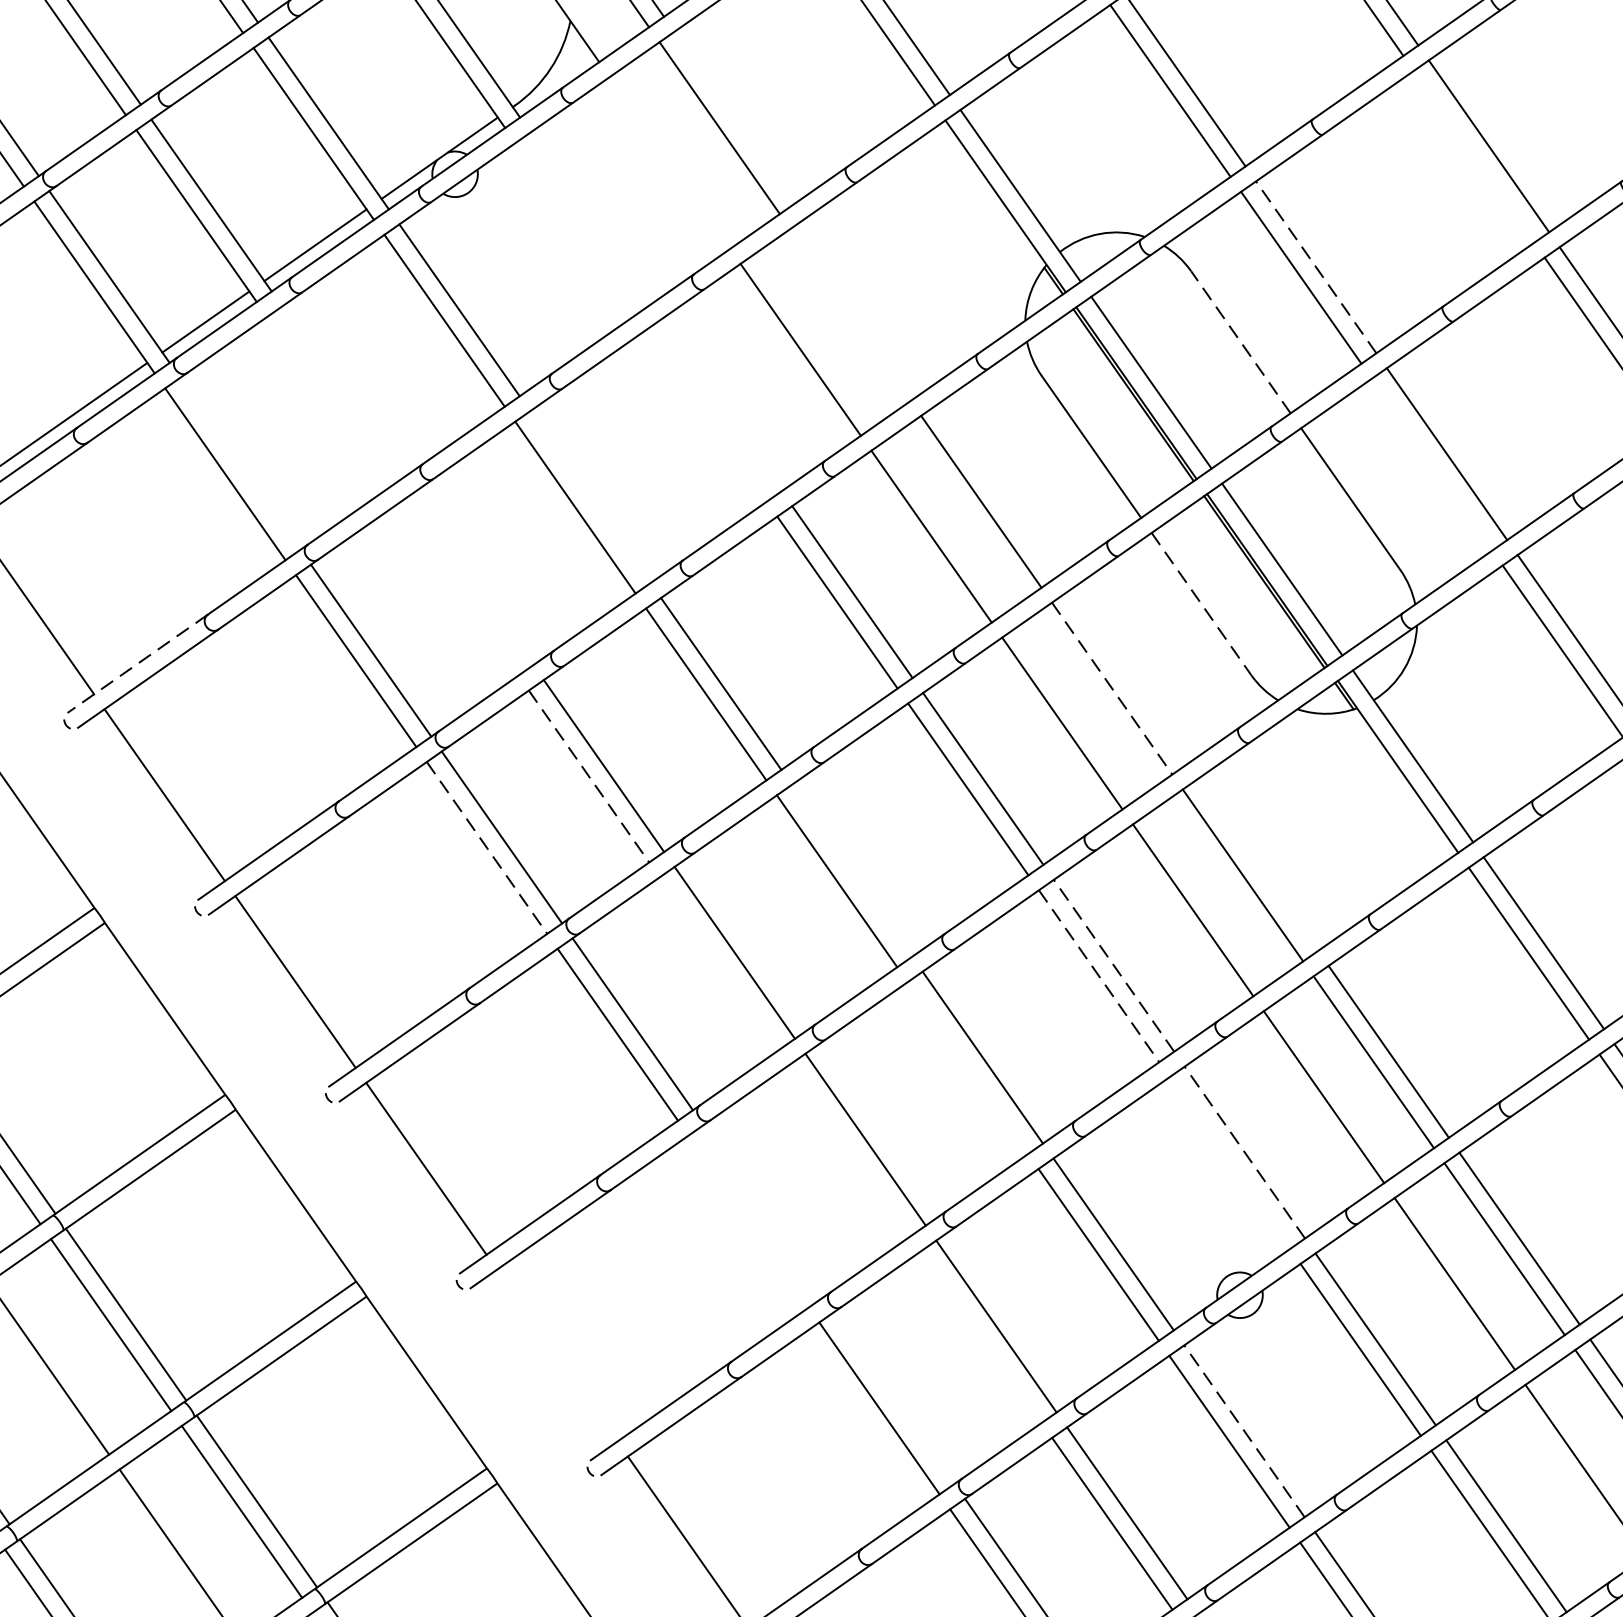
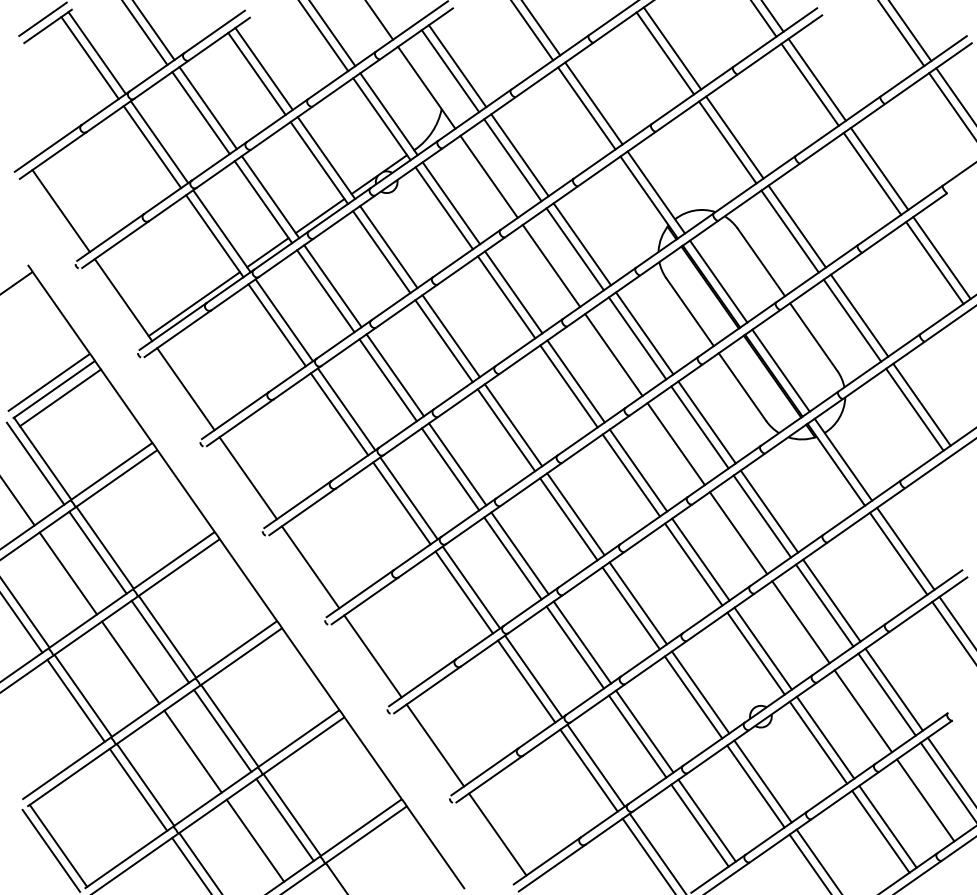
line: (733, 118) -> (519, 155), added
line: (1474, 155) -> (872, 173), added
line: (668, 162) -> (488, 176), added
line: (591, 218) -> (451, 203), added
line: (574, 229) -> (443, 208), added
line: (1314, 267) -> (796, 226), dashed -> solid
line: (865, 304) -> (582, 244), added
line: (849, 315) -> (574, 249), added
line: (1241, 340) -> (761, 261), dashed -> solid
line: (341, 392) -> (332, 286), added
line: (326, 403) -> (325, 291), added
line: (721, 405) -> (513, 292), added
line: (706, 416) -> (506, 297), added
line: (240, 464) -> (284, 320), added
line: (1432, 464) -> (852, 320), added
line: (995, 491) -> (644, 333), added
line: (588, 497) -> (450, 336), added
line: (473, 579) -> (395, 375), added
line: (456, 590) -> (387, 380), added
line: (1201, 604) -> (742, 387), dashed -> solid
line: (137, 663) -> (235, 415), dashed -> solid
line: (1125, 678) -> (706, 422), added
line: (1113, 688) -> (700, 427), dashed -> solid
line: (588, 776) -> (450, 469), dashed -> solid
line: (488, 848) -> (402, 503), dashed -> solid
line: (1258, 864) -> (769, 511), added
line: (851, 871) -> (575, 514), added
line: (718, 963) -> (512, 558), added
line: (1113, 965) -> (700, 559), dashed -> solid
line: (1100, 976) -> (694, 564), dashed -> solid
line: (966, 1068) -> (630, 608), added
line: (849, 1150) -> (574, 647), added
line: (1243, 1152) -> (762, 648), dashed -> solid
line: (1228, 1162) -> (755, 653), added
line: (763, 1210) -> (533, 676), added
line: (748, 1221) -> (526, 681), added
line: (981, 1336) -> (637, 736), added
line: (557, 1355) -> (435, 745), added
line: (893, 1397) -> (595, 765), added
line: (1243, 1431) -> (762, 781), dashed -> solid

